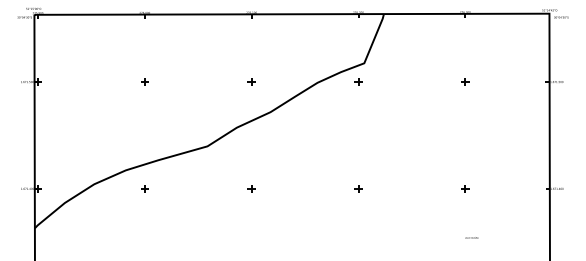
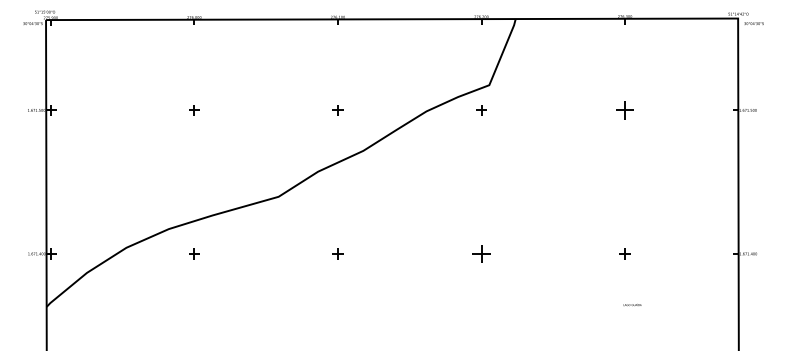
part: (465, 81) -> (625, 109), size x1.6
part: (358, 188) -> (481, 253), size x1.6
text: (471, 237) -> (632, 304), moved

